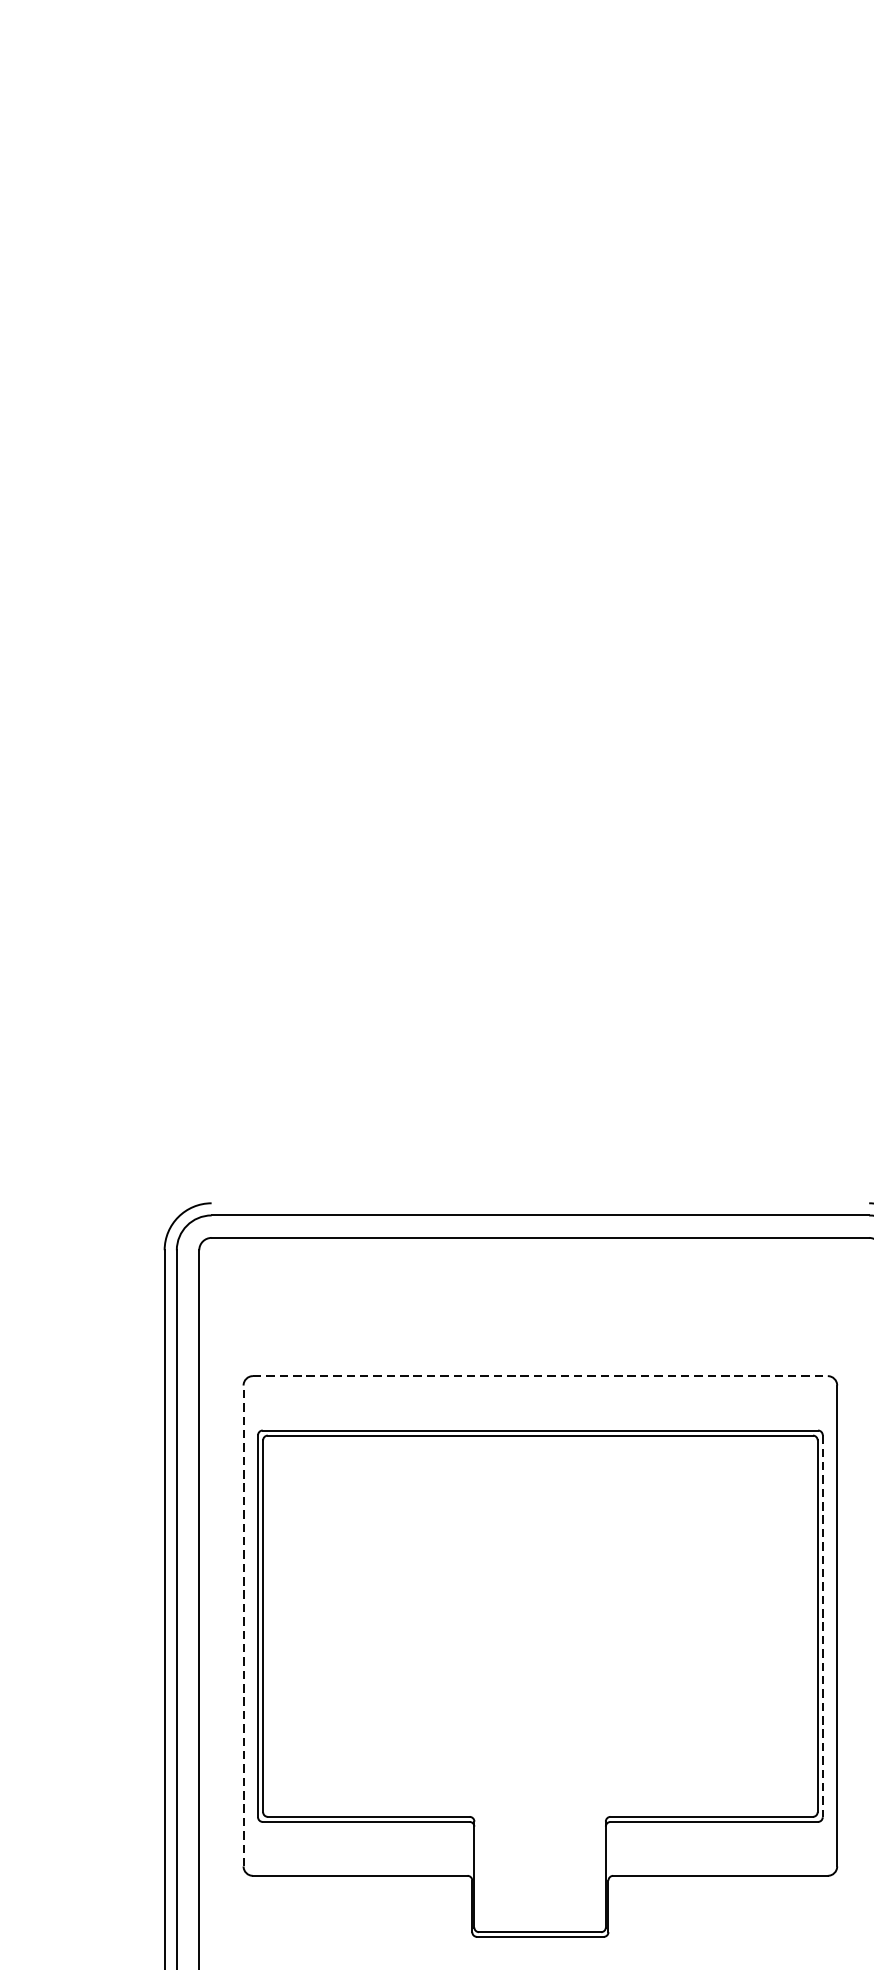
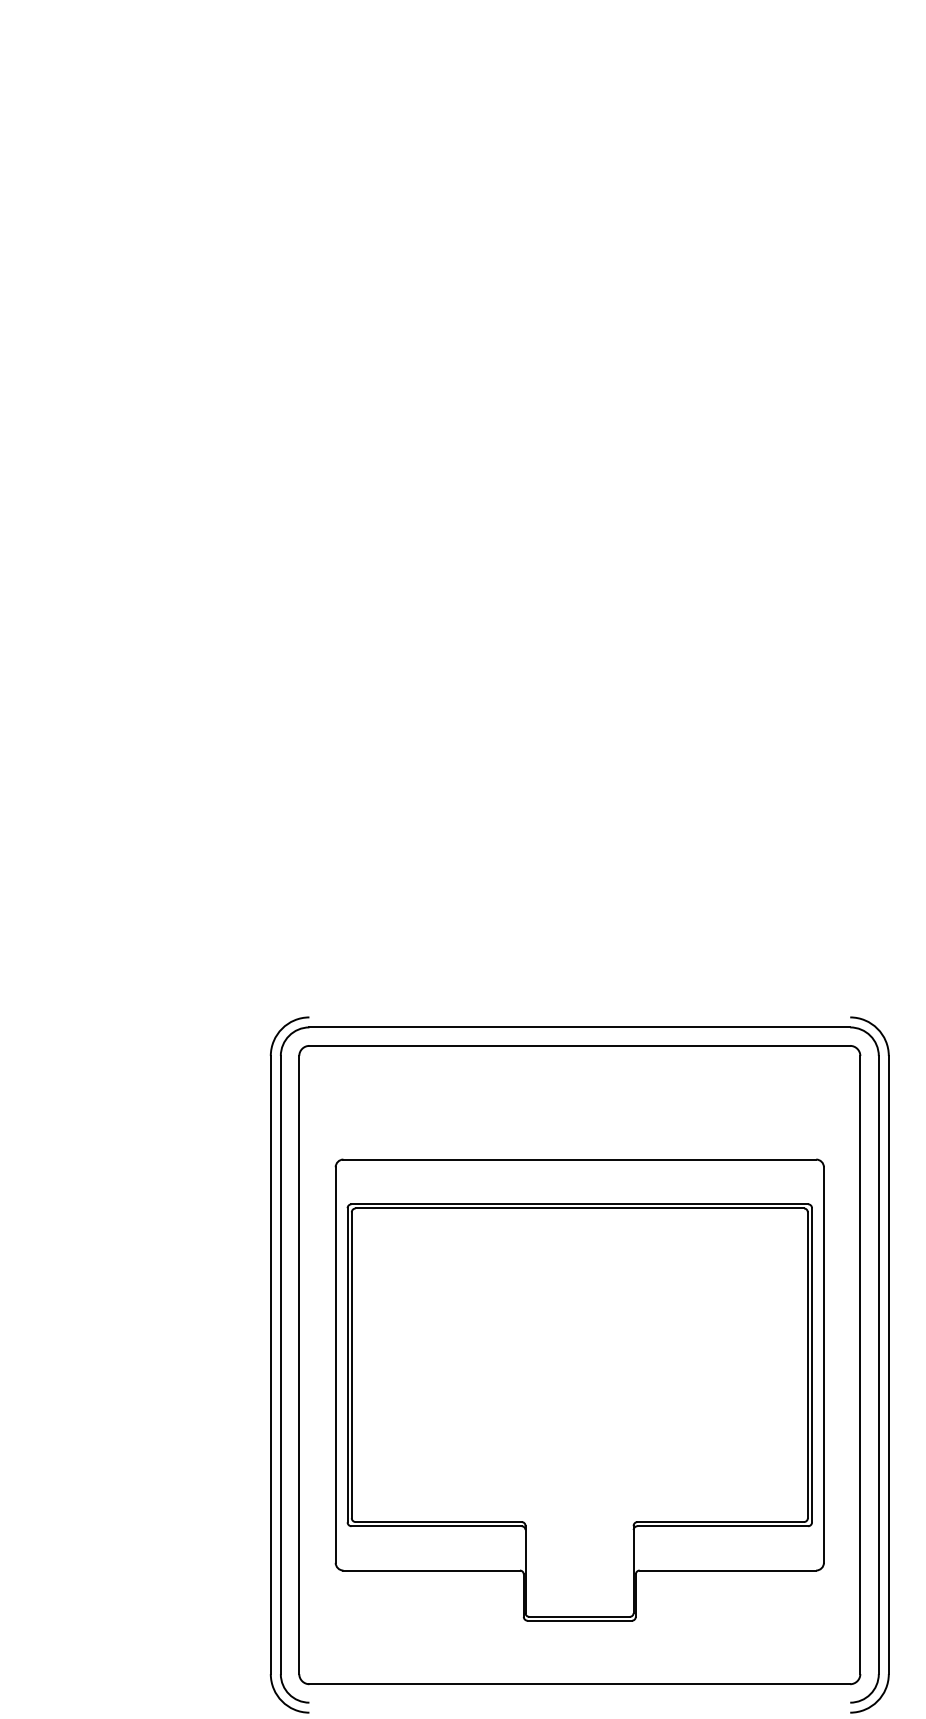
line: (541, 1376) -> (580, 1159), dashed -> solid
line: (243, 1626) -> (335, 1365), dashed -> solid
line: (823, 1626) -> (812, 1365), dashed -> solid

